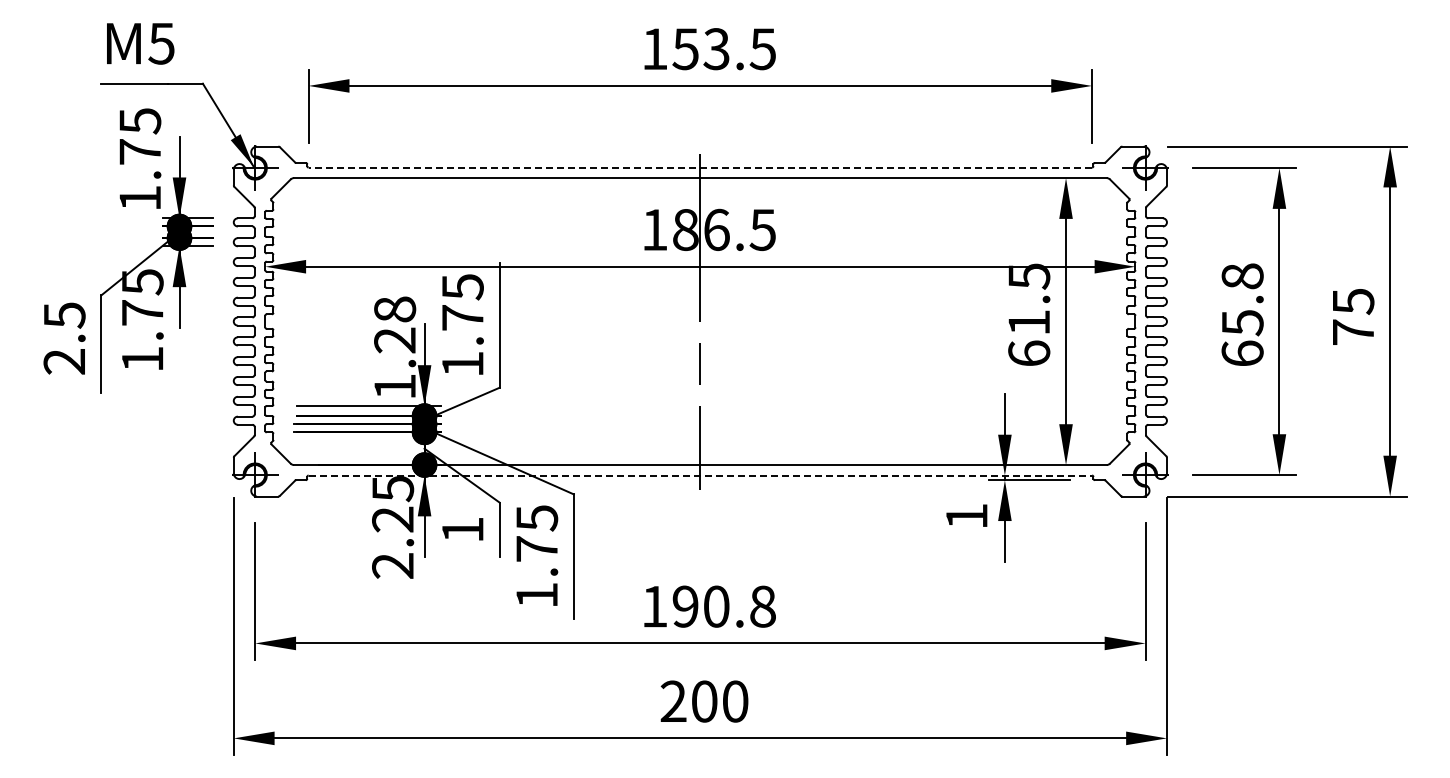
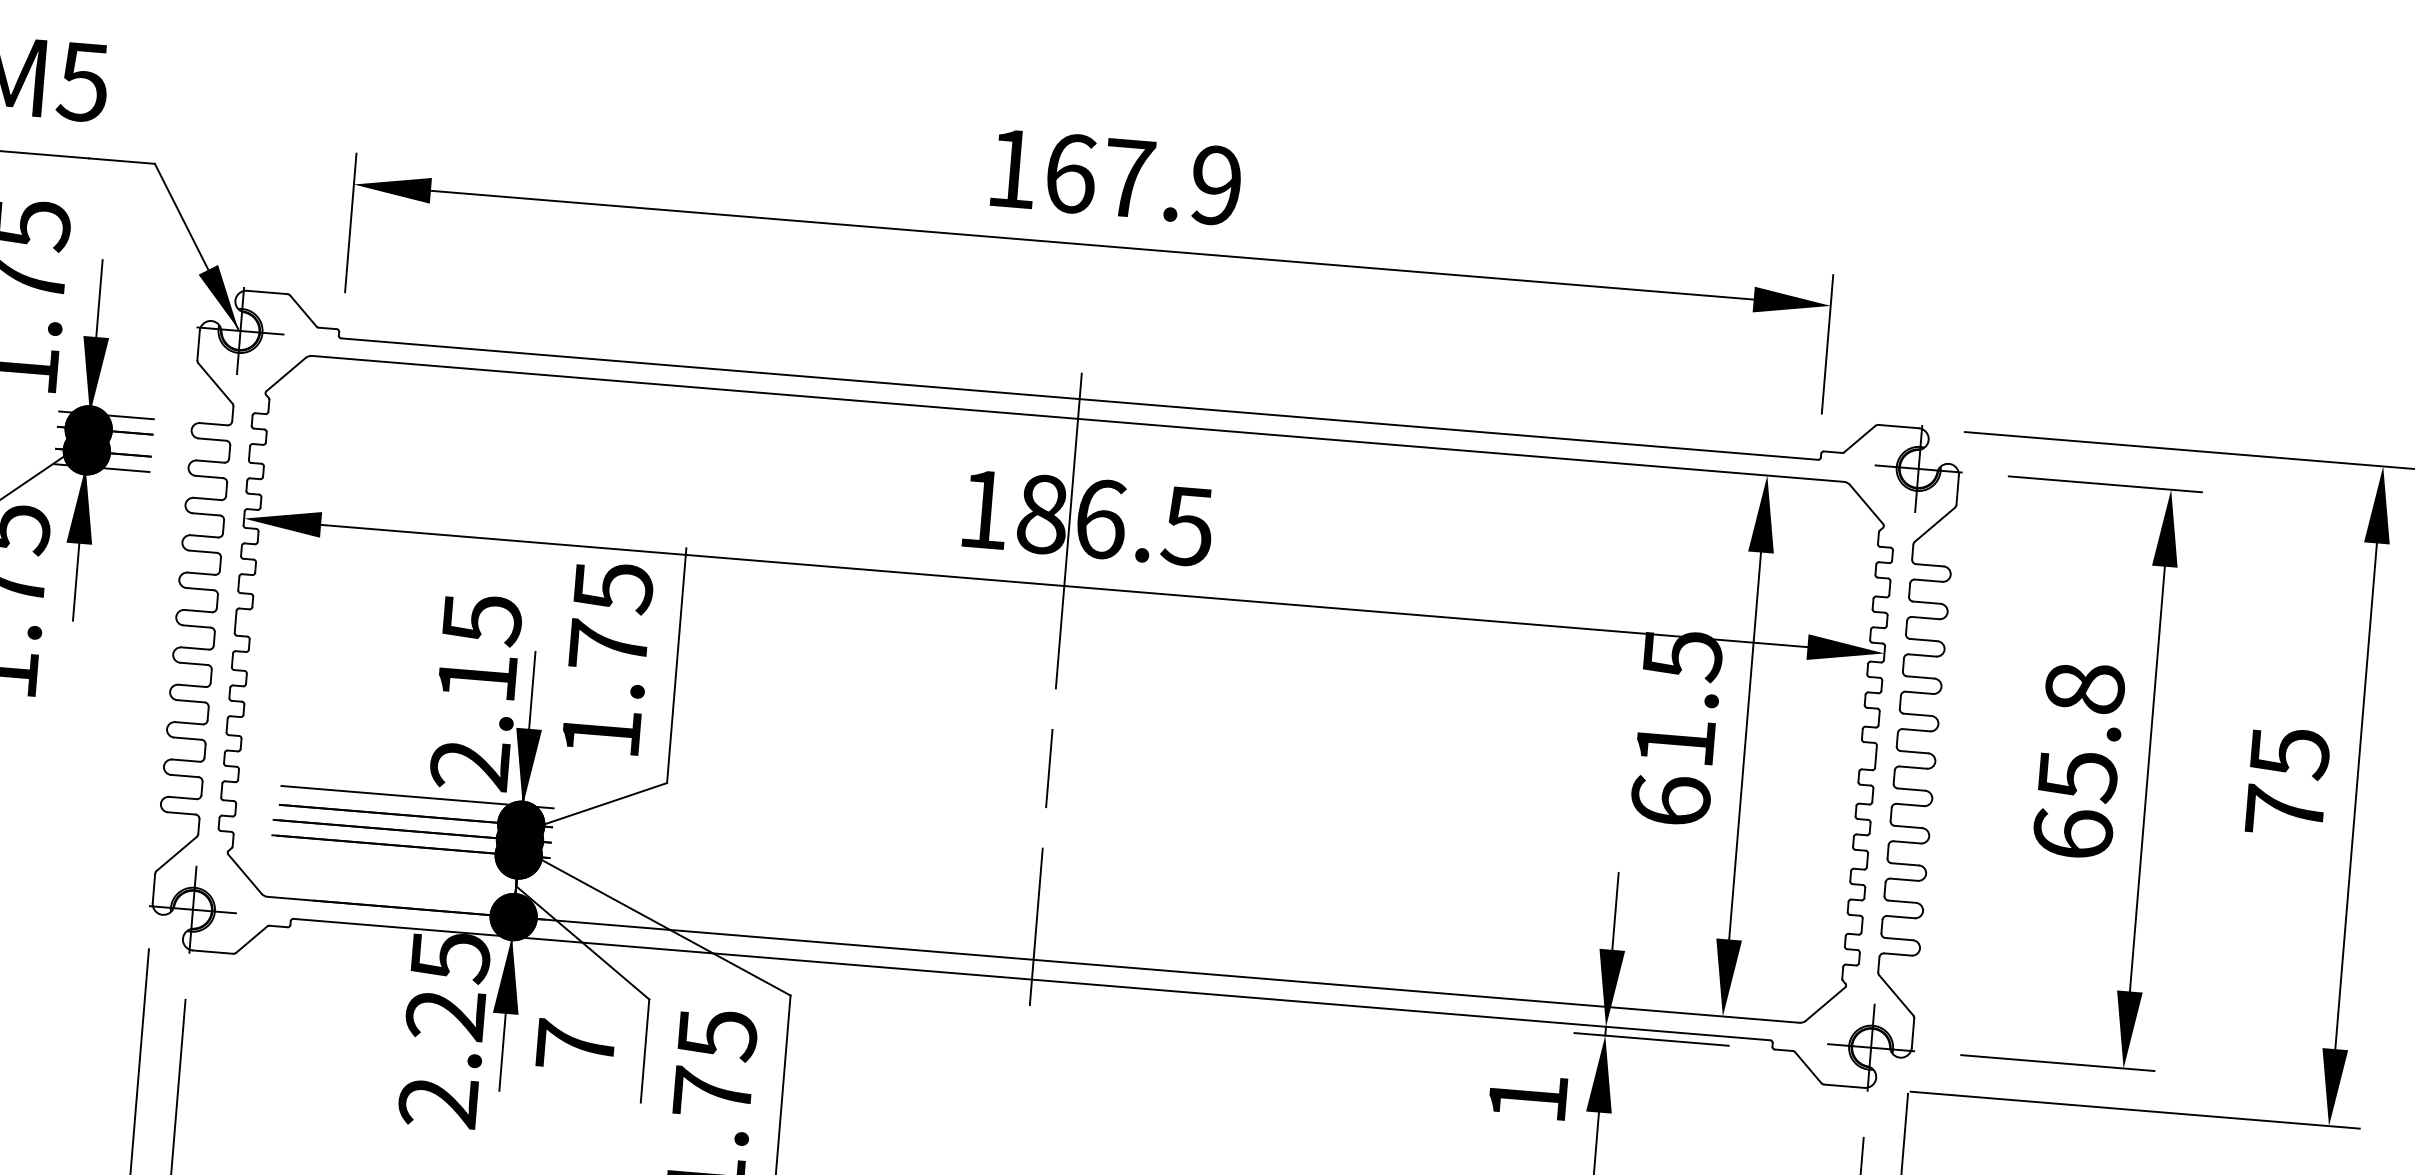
text: (723, 49) -> (1141, 180), 153.5 -> 167.9
line: (700, 167) -> (1079, 398), dashed -> solid
text: (395, 347) -> (477, 690), 1.28 -> 2.15
line: (700, 475) -> (1032, 979), dashed -> solid
text: (462, 529) -> (575, 1044), 1 -> 7

